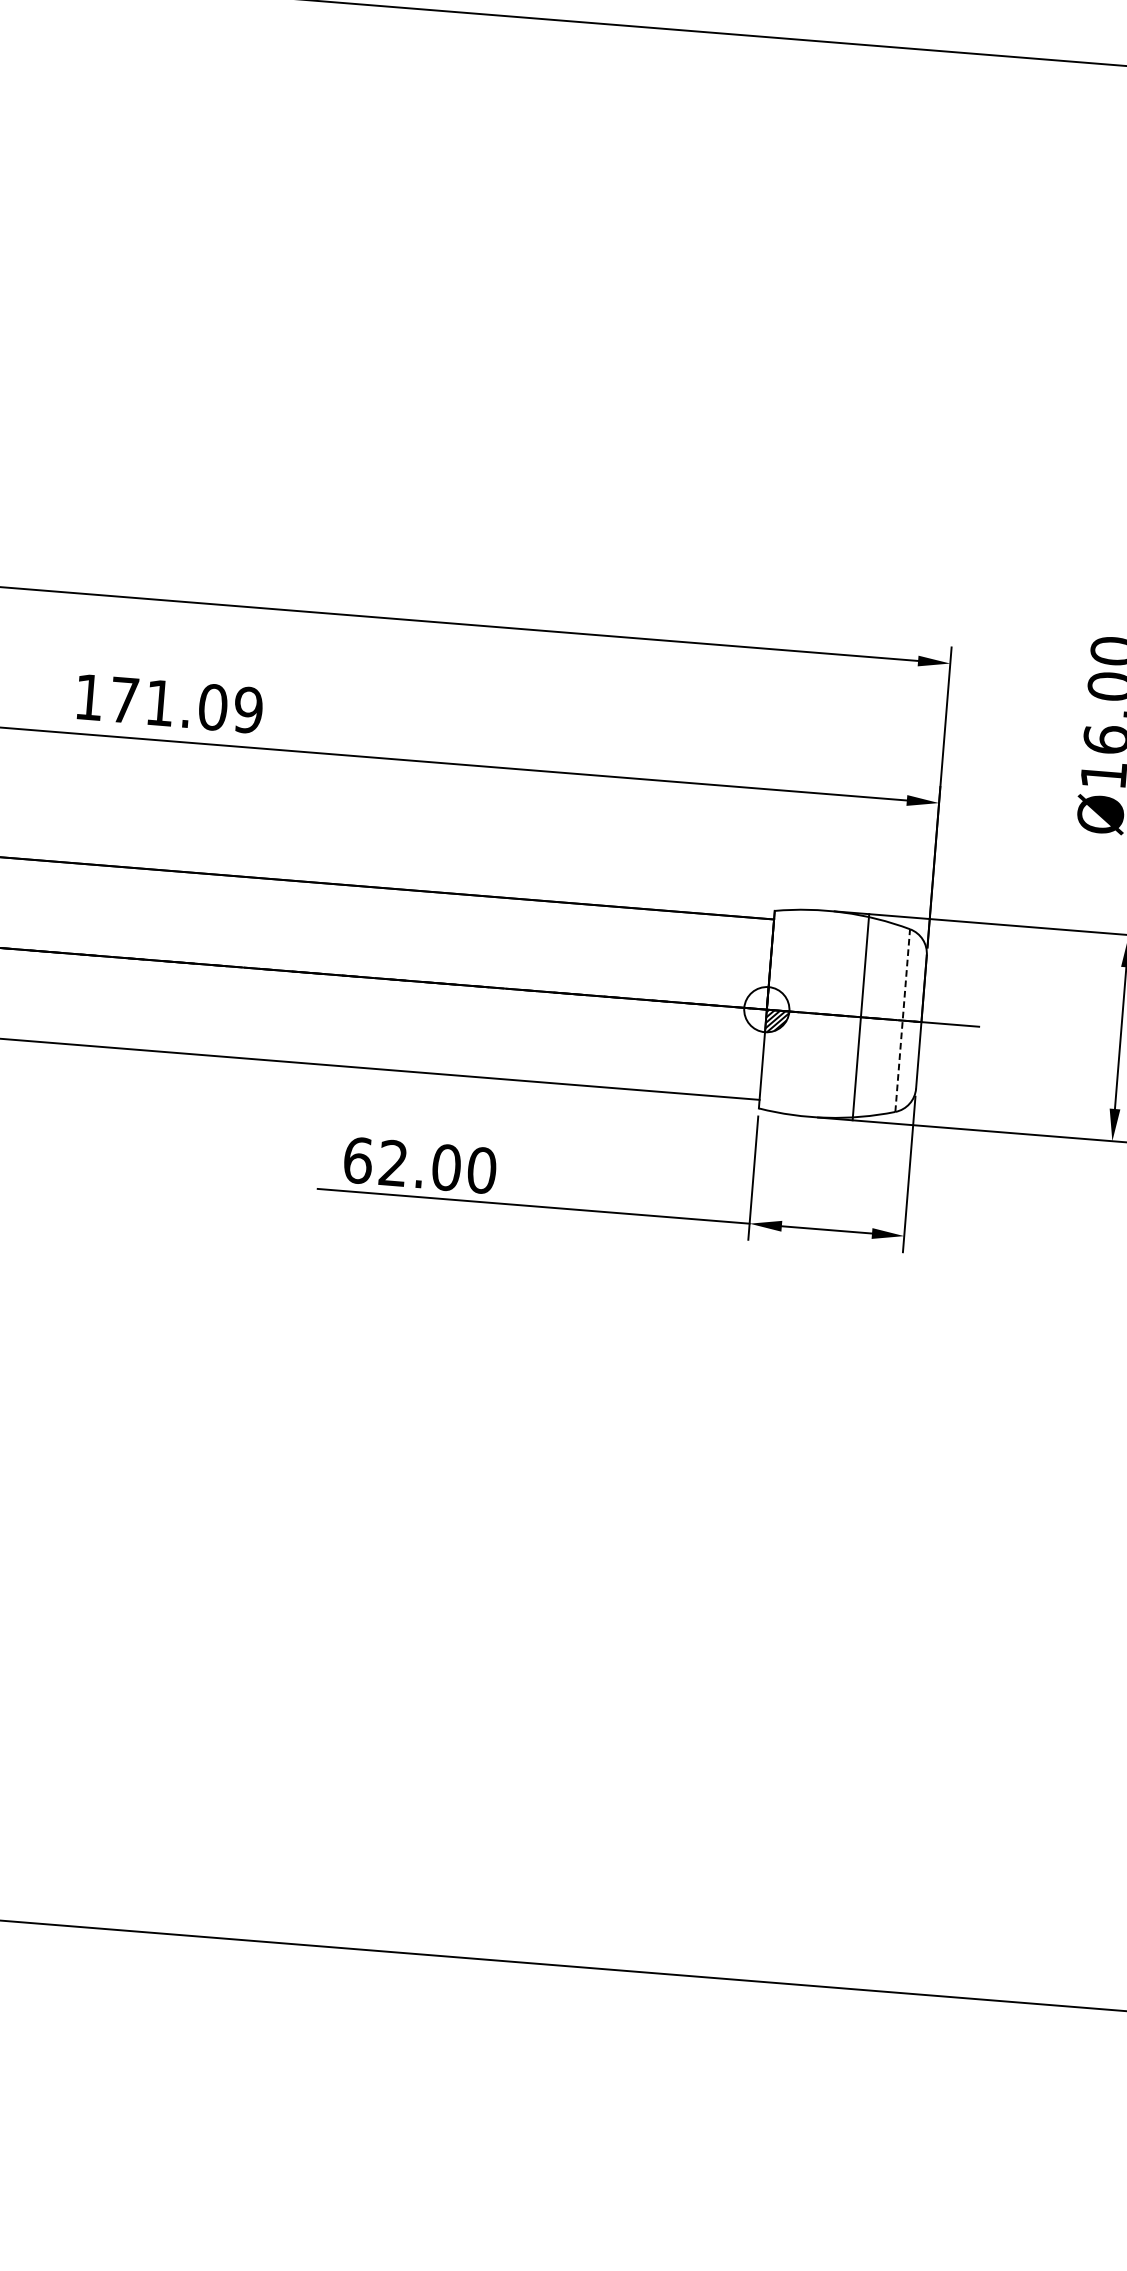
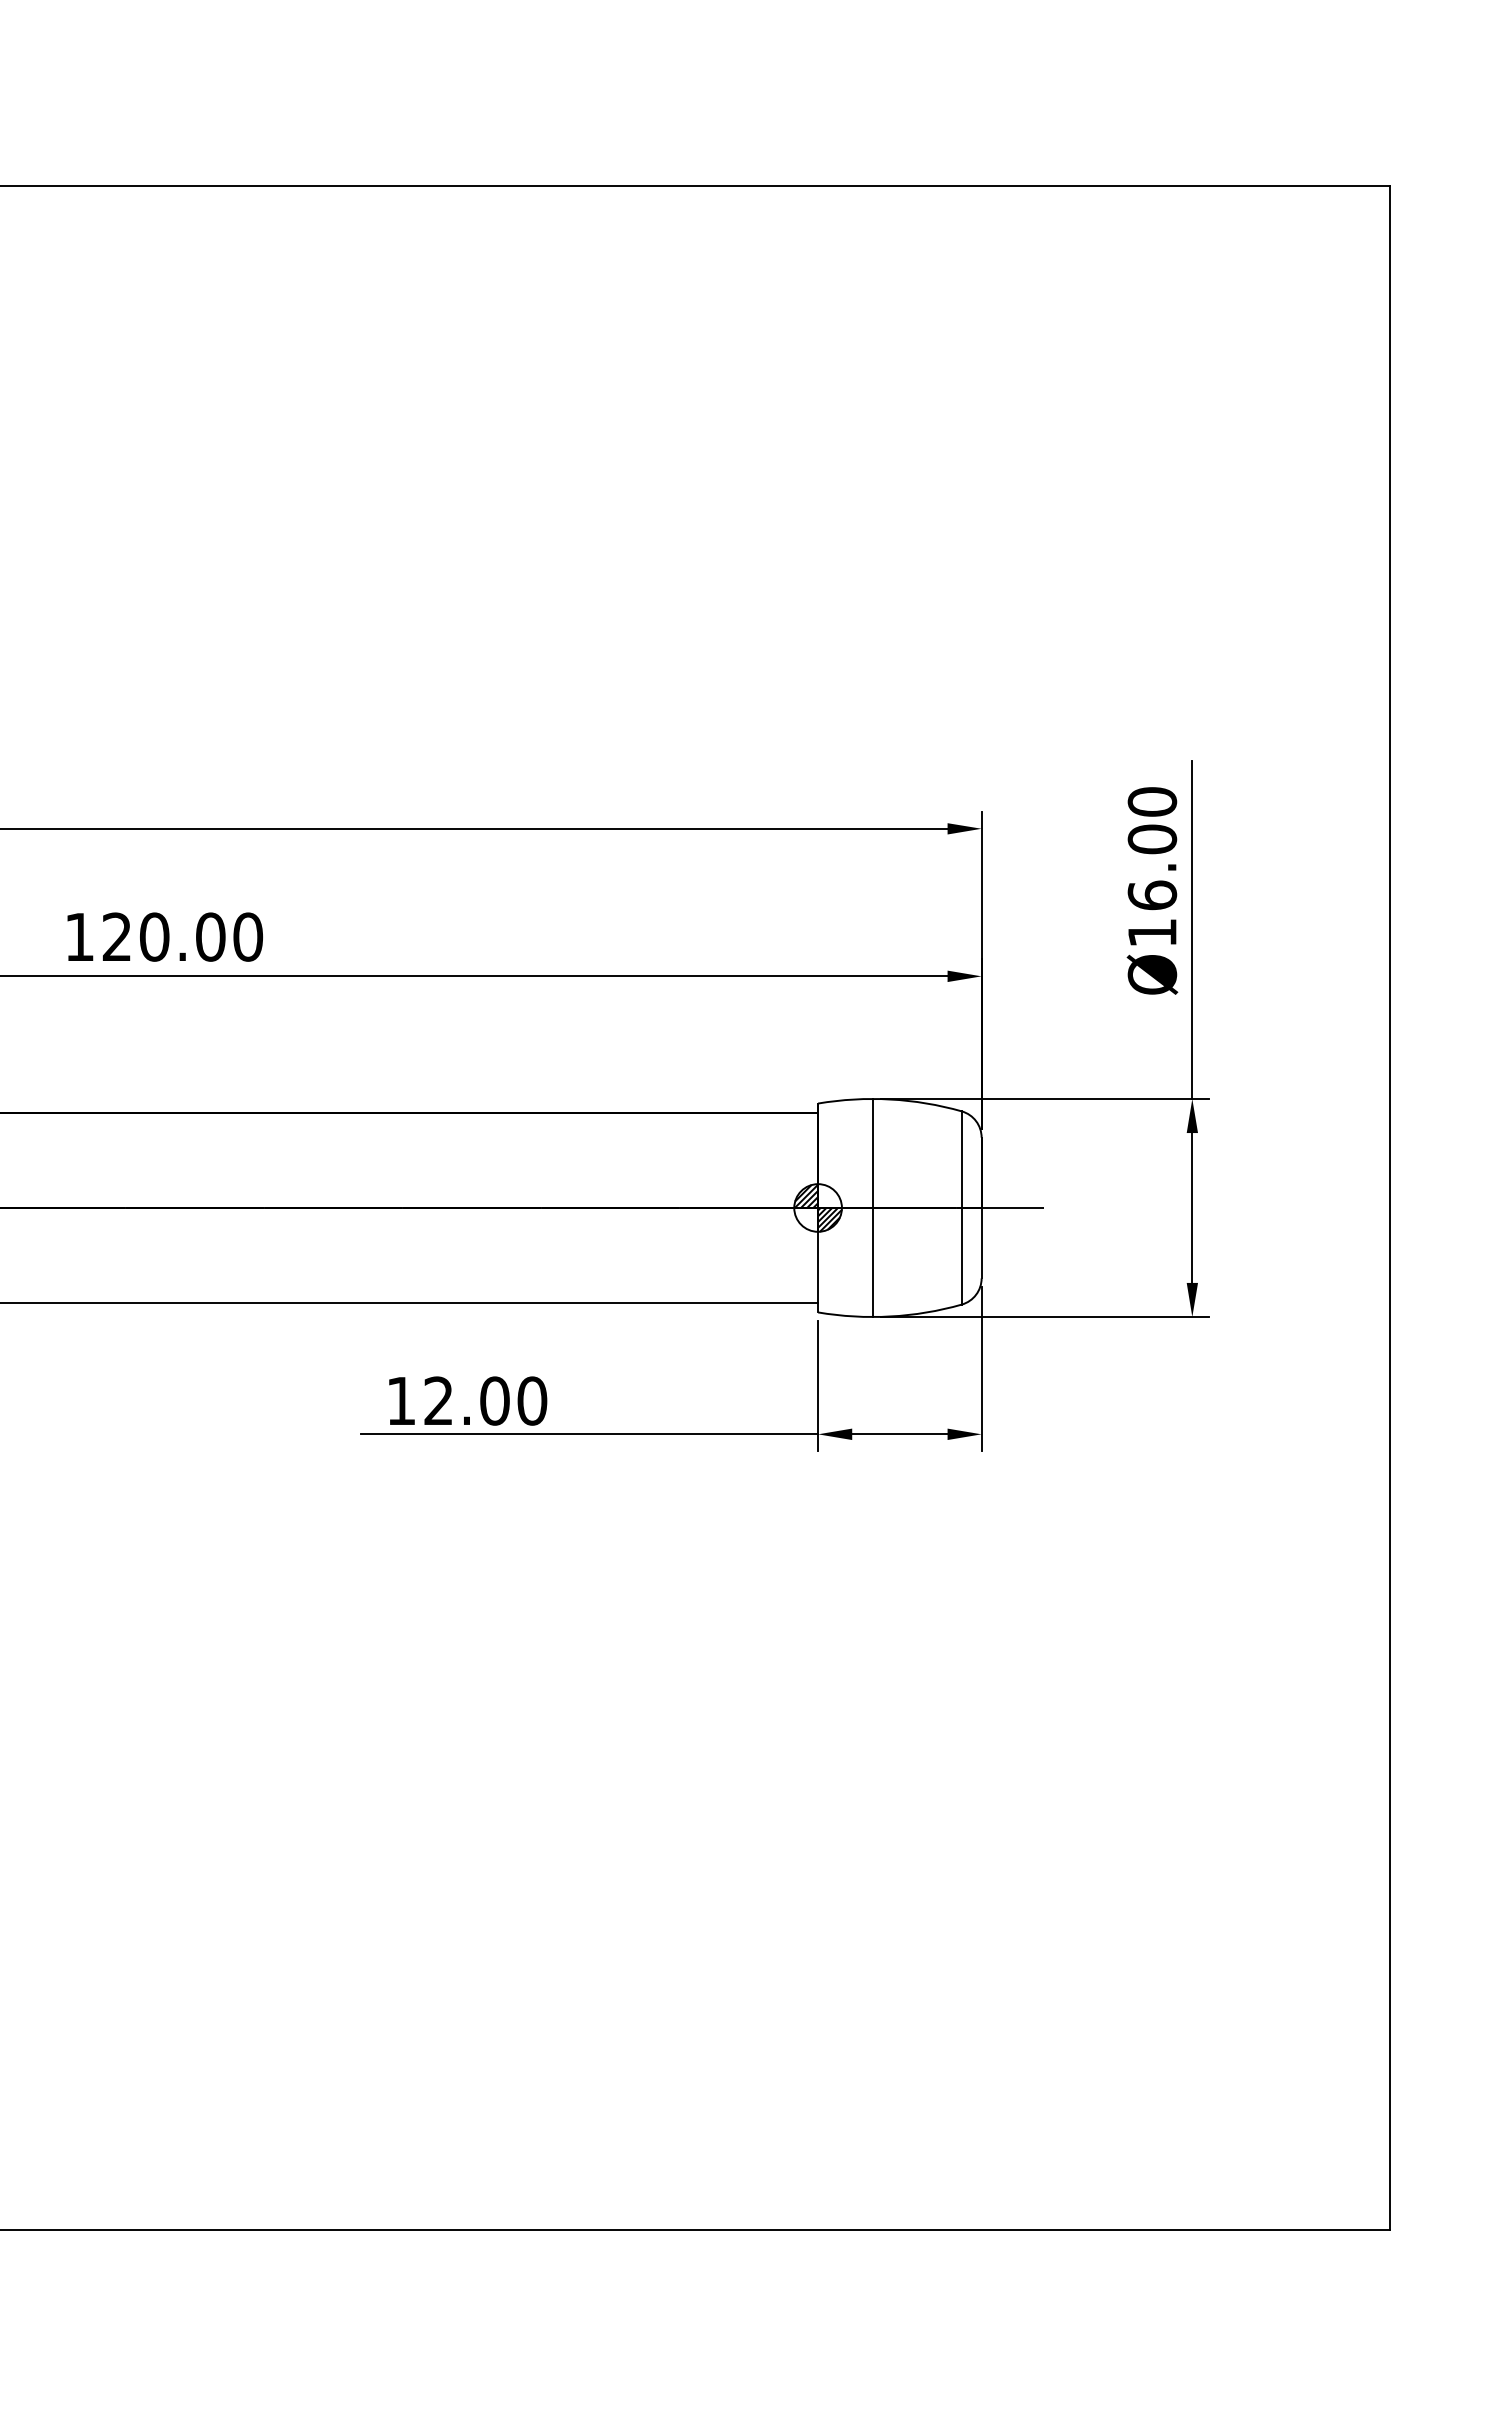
text: (186, 704) -> (182, 936), 171.09 -> 120.00
hatch: (756, 997) -> (806, 1196), added
line: (860, 1016) -> (872, 1207), moved
line: (902, 1021) -> (961, 1208), dashed -> solid
text: (358, 1160) -> (401, 1400), 62.00 -> 12.00

